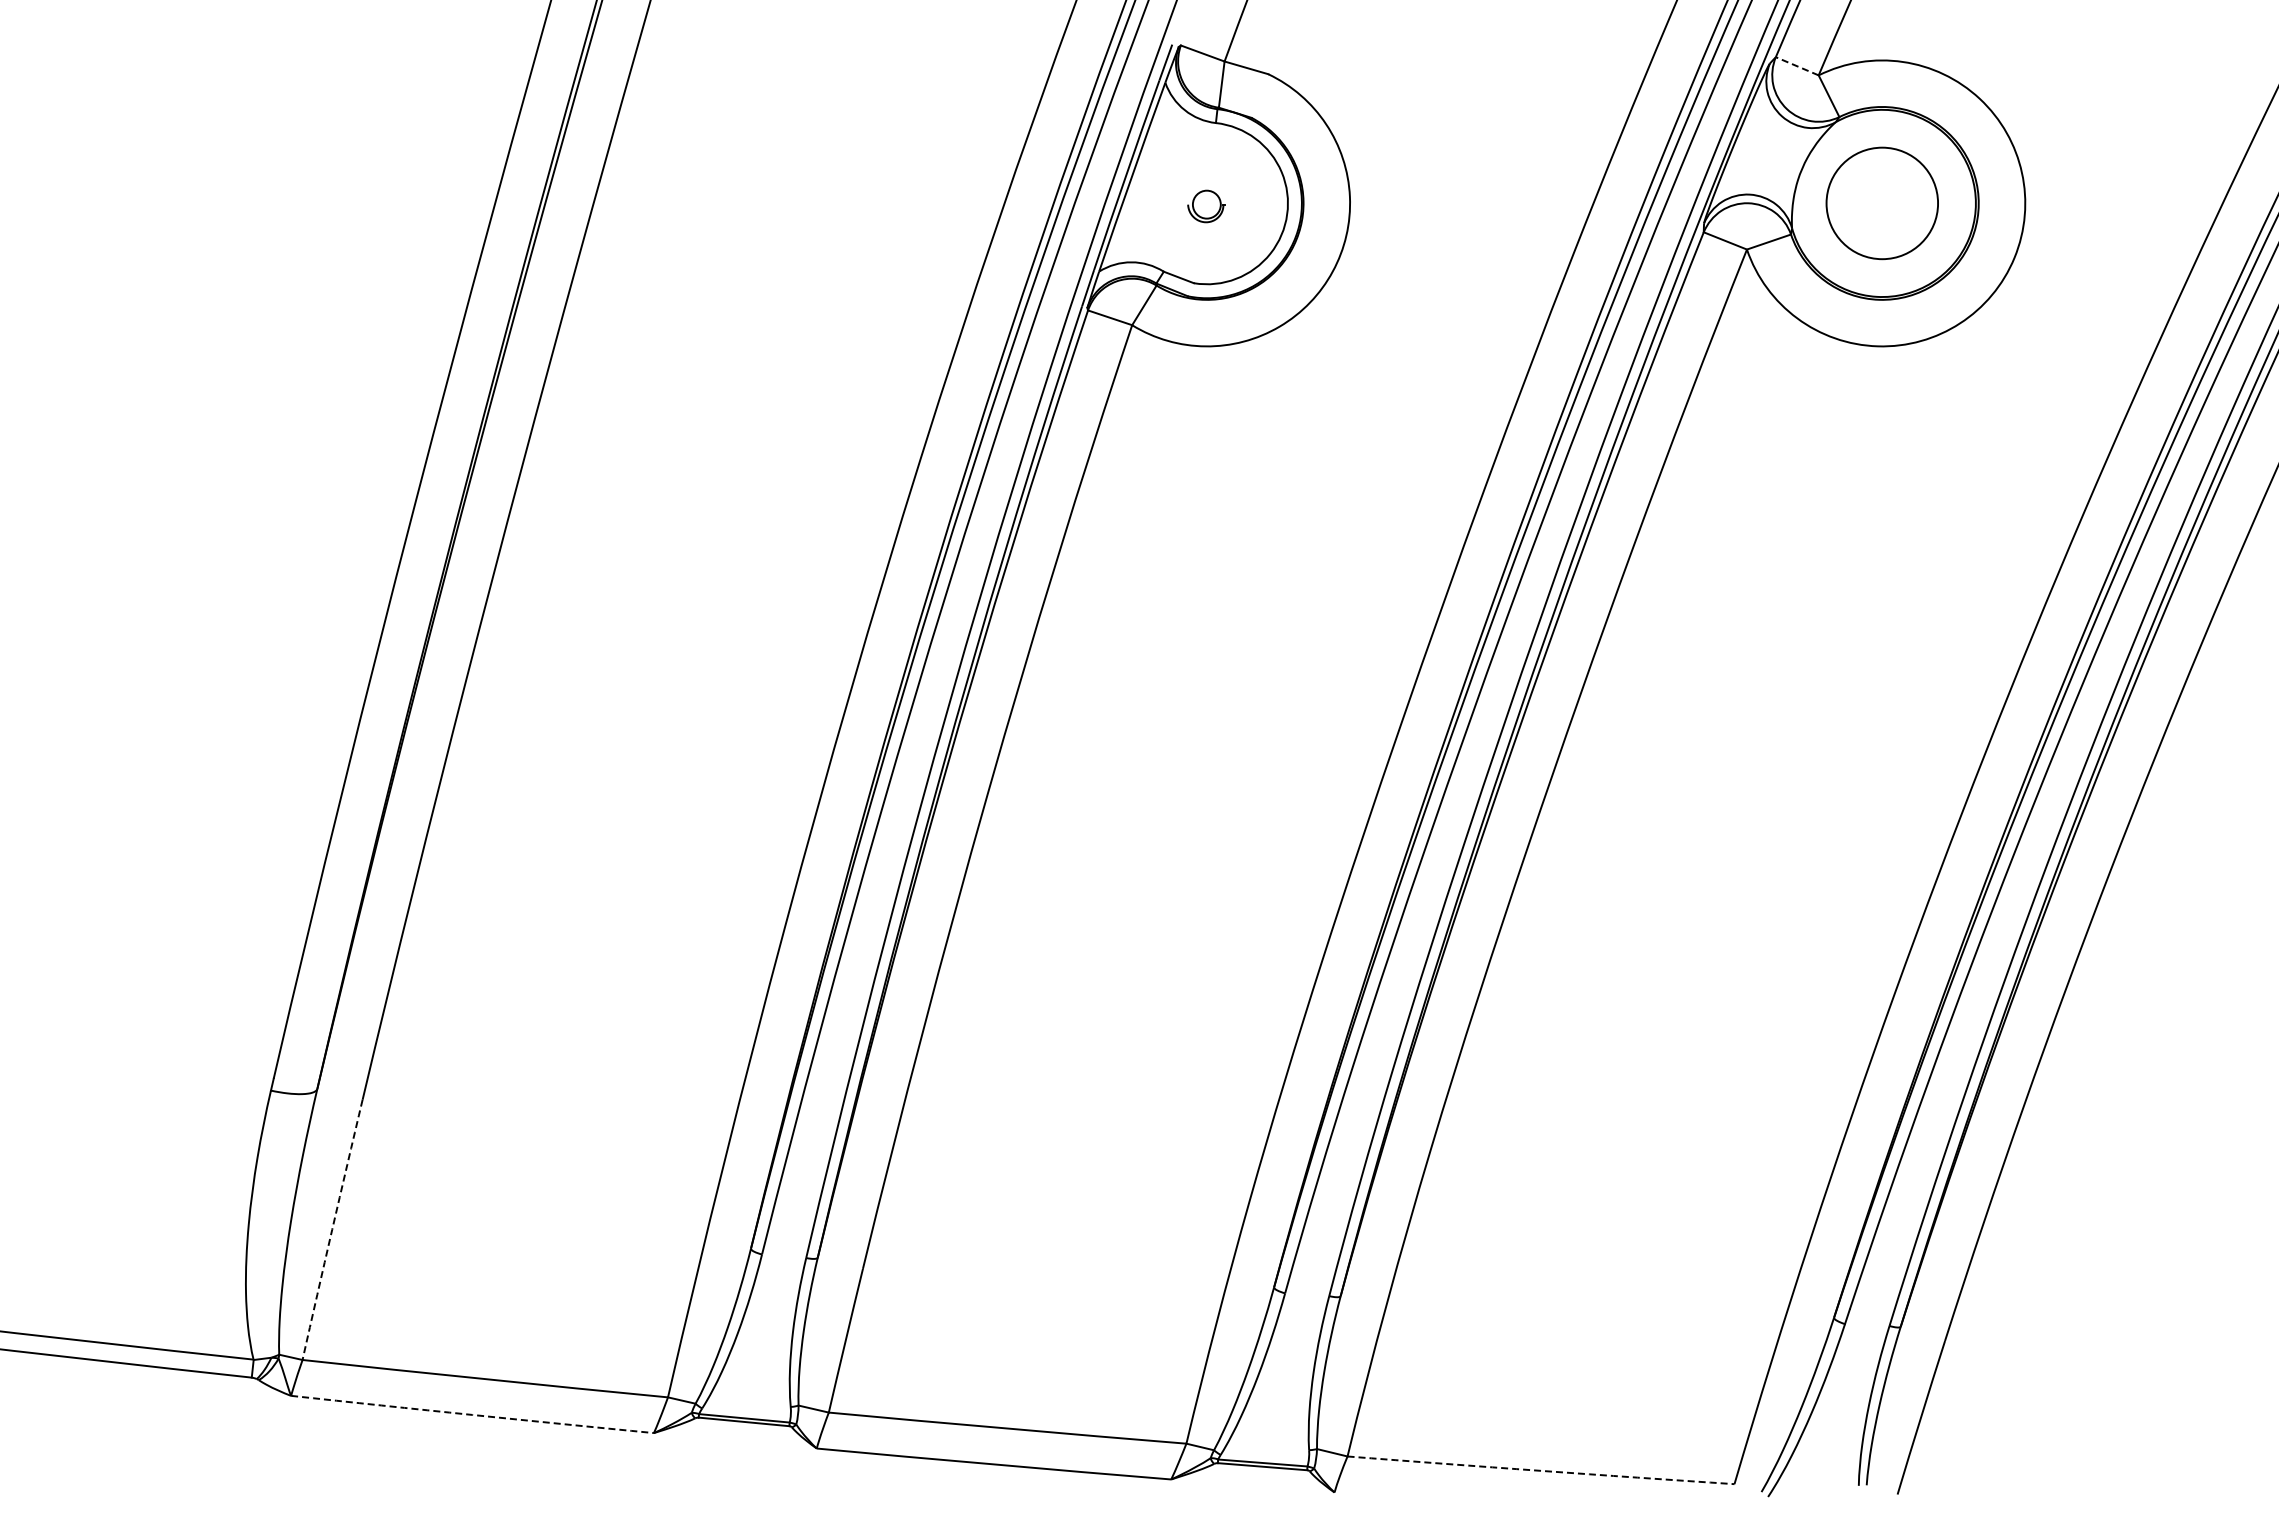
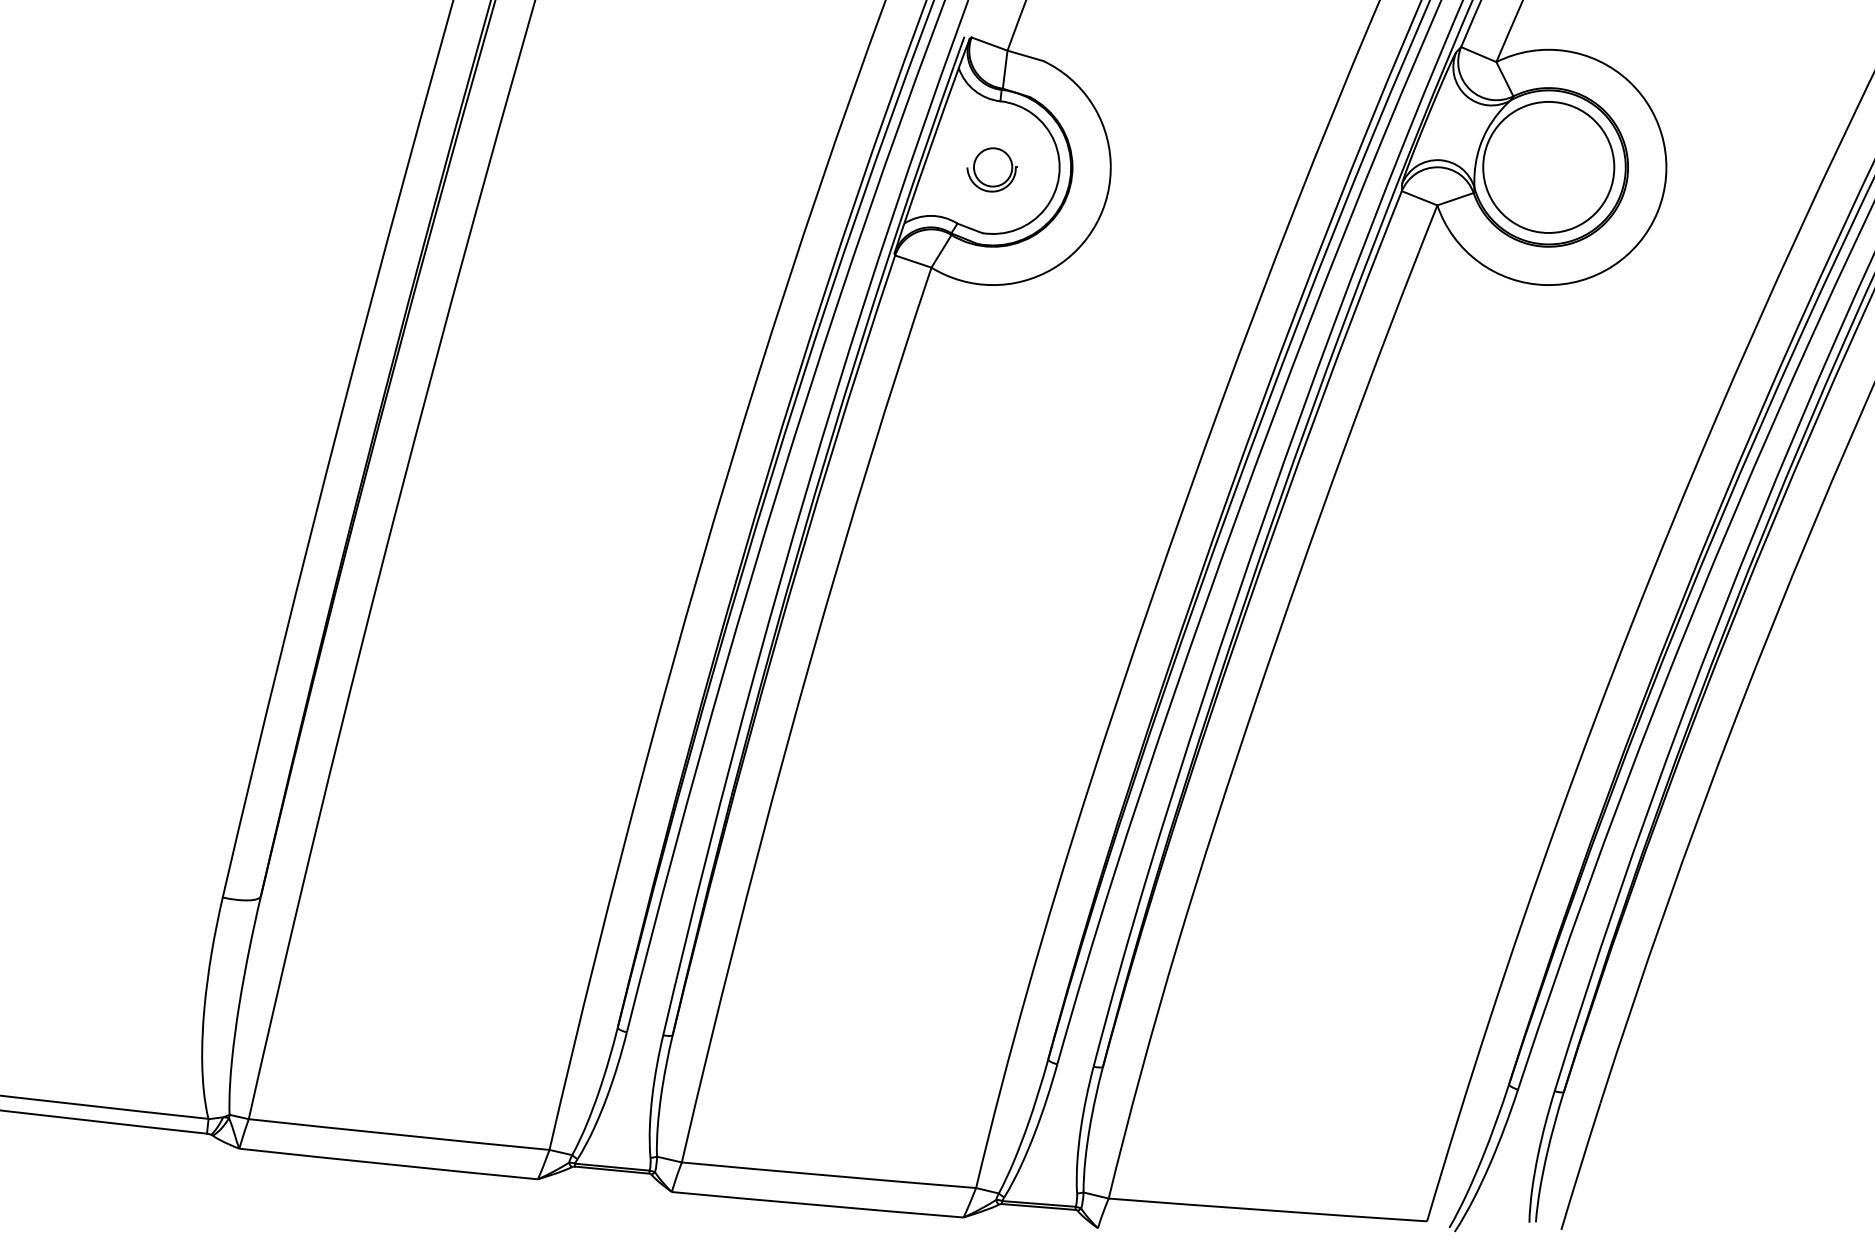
line: (1796, 66) -> (1478, 54), dashed -> solid
circle: (1881, 203) -> (1548, 167), size x1.43
part: (1206, 206) -> (992, 169), size x1.67
arc: (332, 1229) -> (273, 1011), dashed -> solid
arc: (472, 1414) -> (388, 1164), dashed -> solid
arc: (1541, 1470) -> (1268, 1210), dashed -> solid

